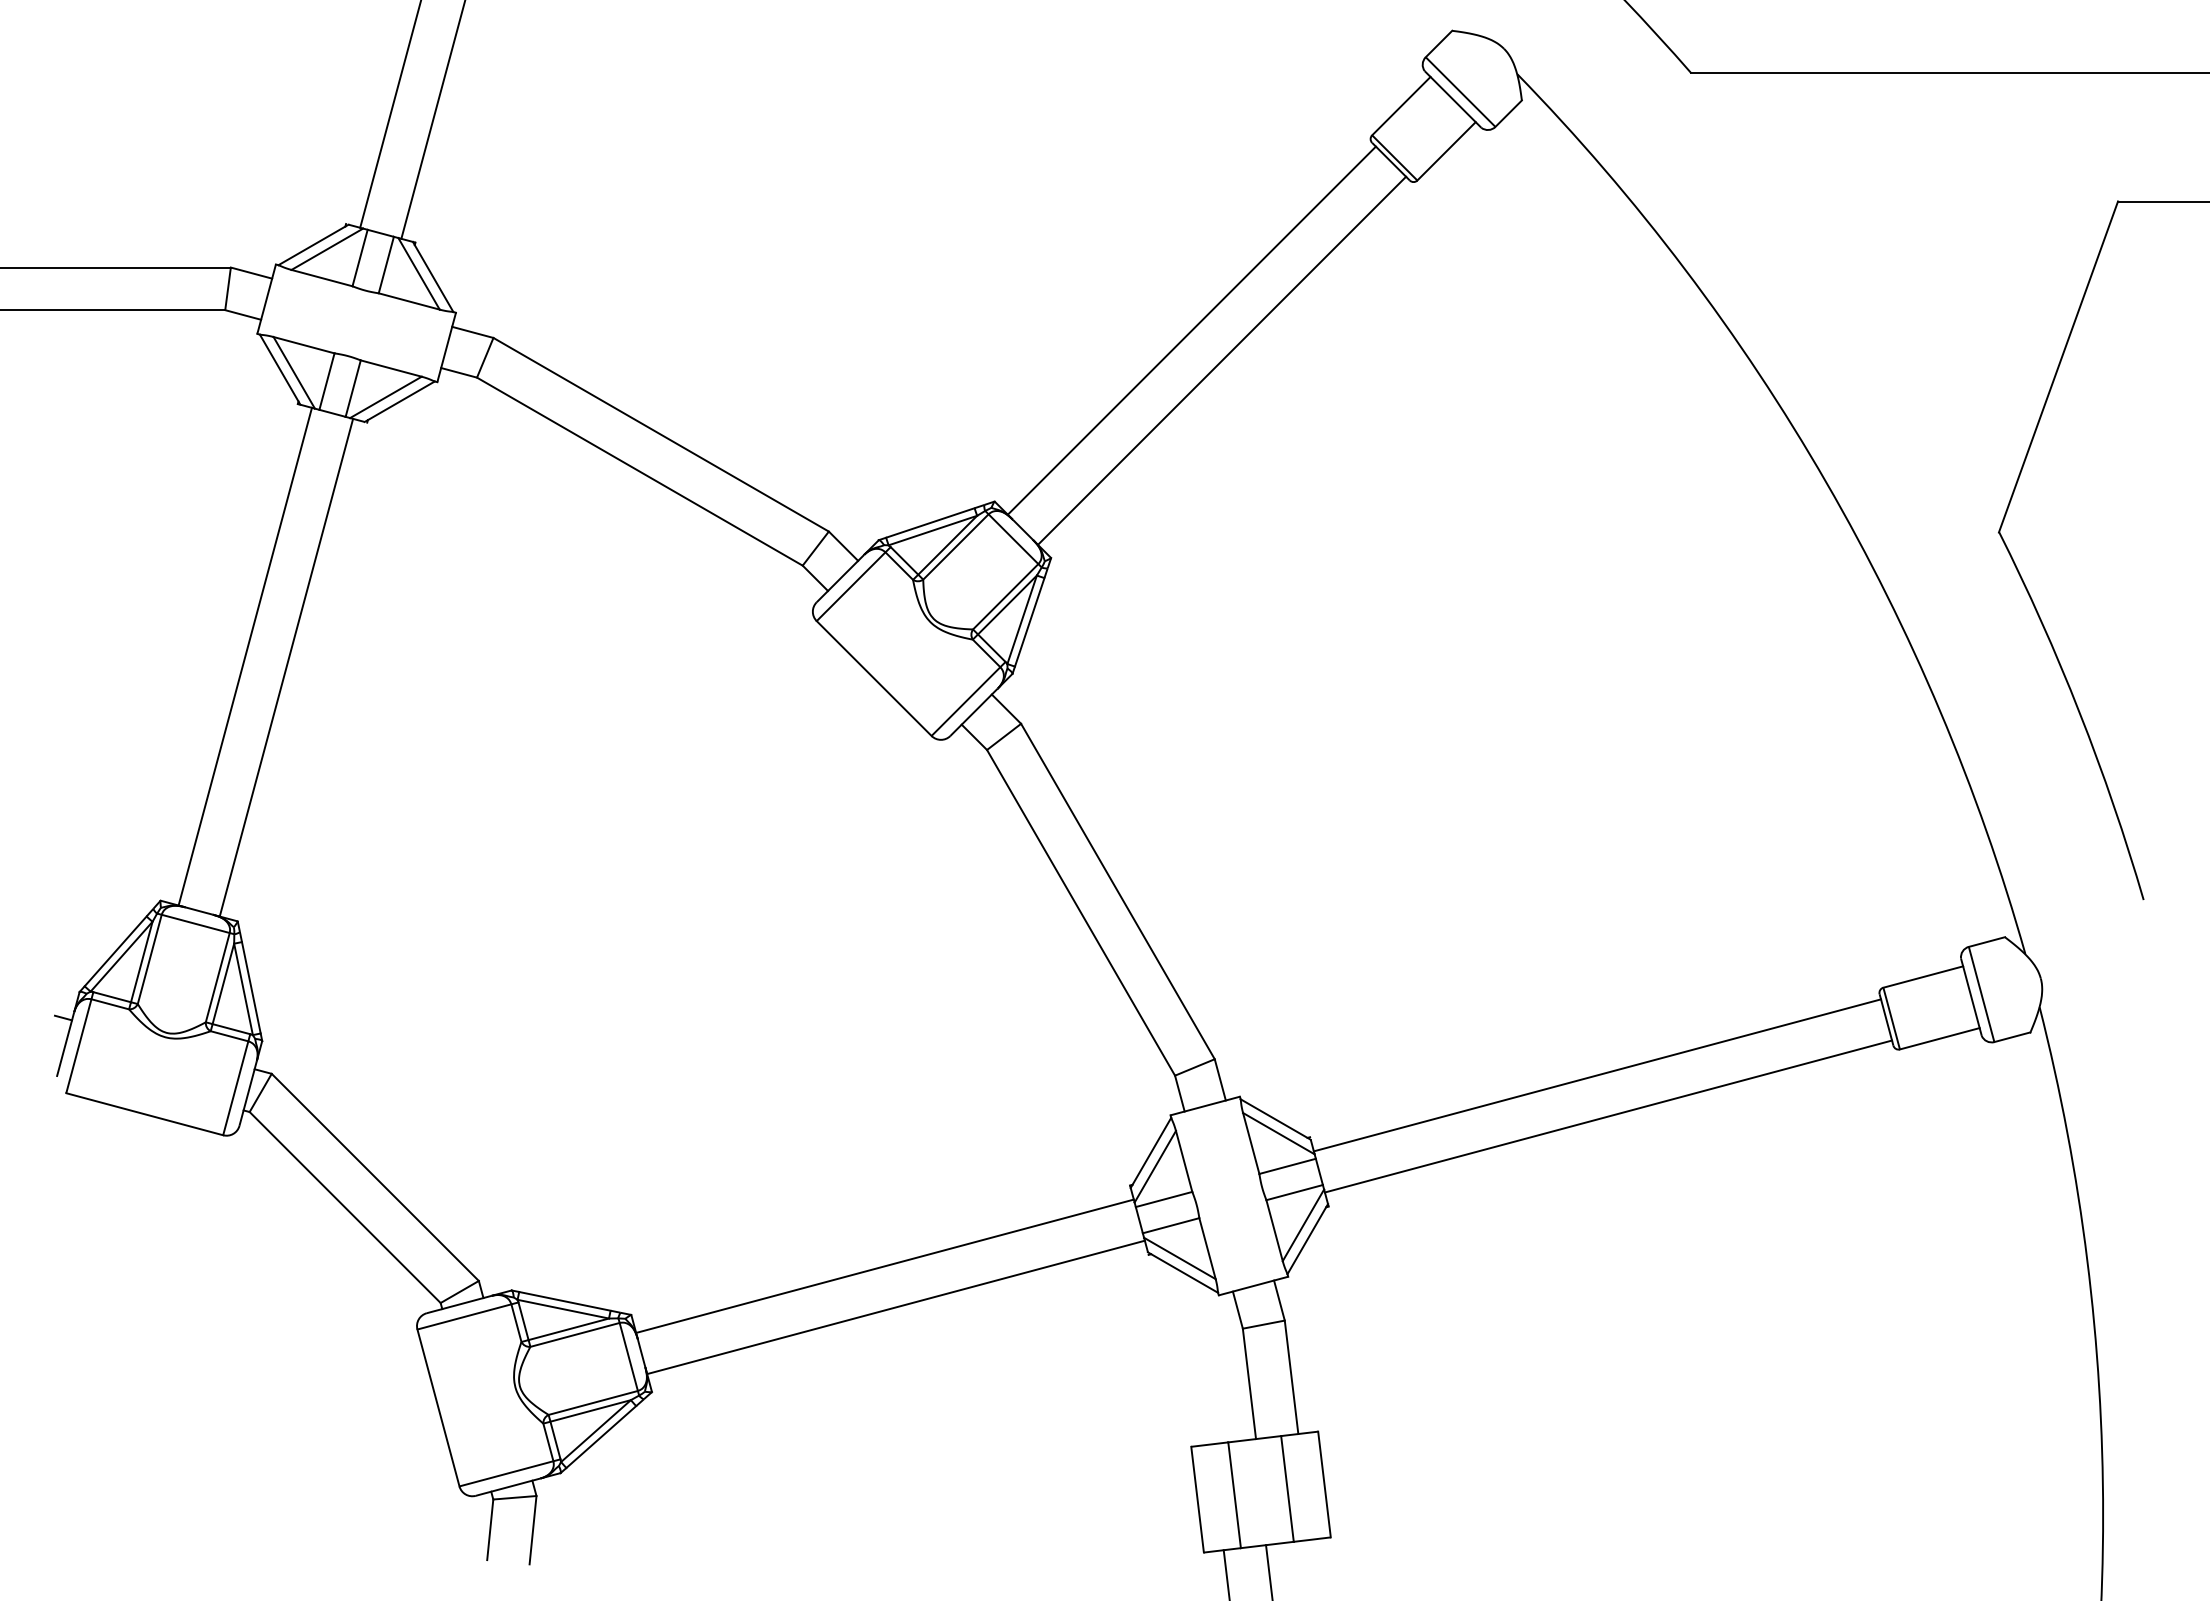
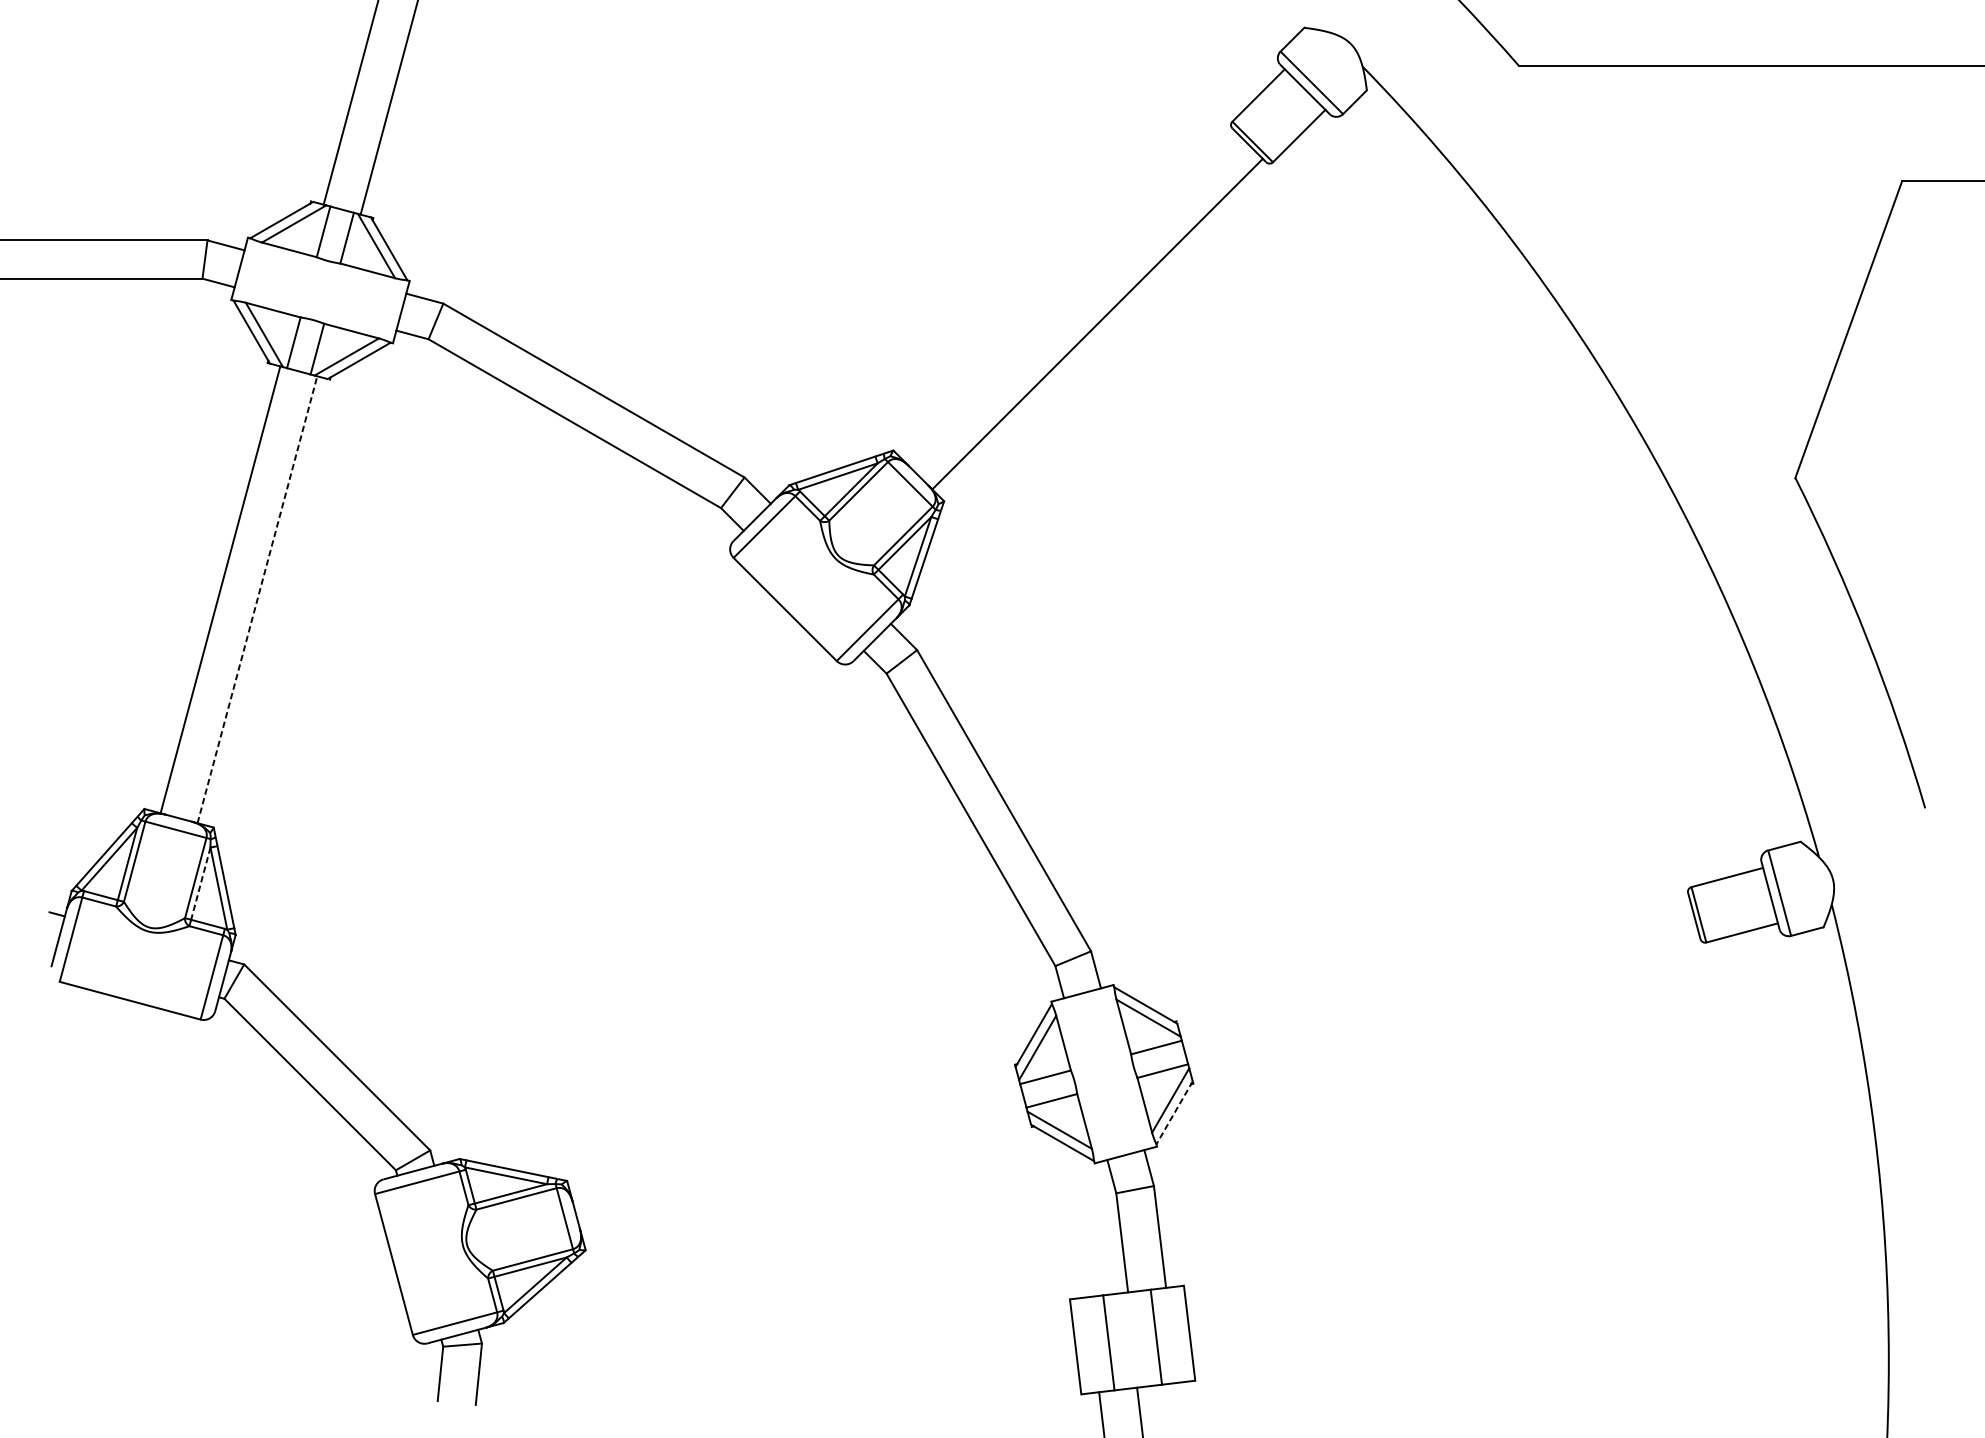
line: (1191, 330) -> (1070, 296), removed
line: (286, 667) -> (257, 599), solid -> dashed
line: (223, 983) -> (200, 883), solid -> dashed
line: (1597, 1075) -> (1434, 965), removed
line: (1608, 1116) -> (1444, 1002), removed
line: (1307, 1239) -> (1174, 1113), solid -> dashed
line: (884, 1265) -> (794, 1136), removed
line: (895, 1307) -> (804, 1174), removed

